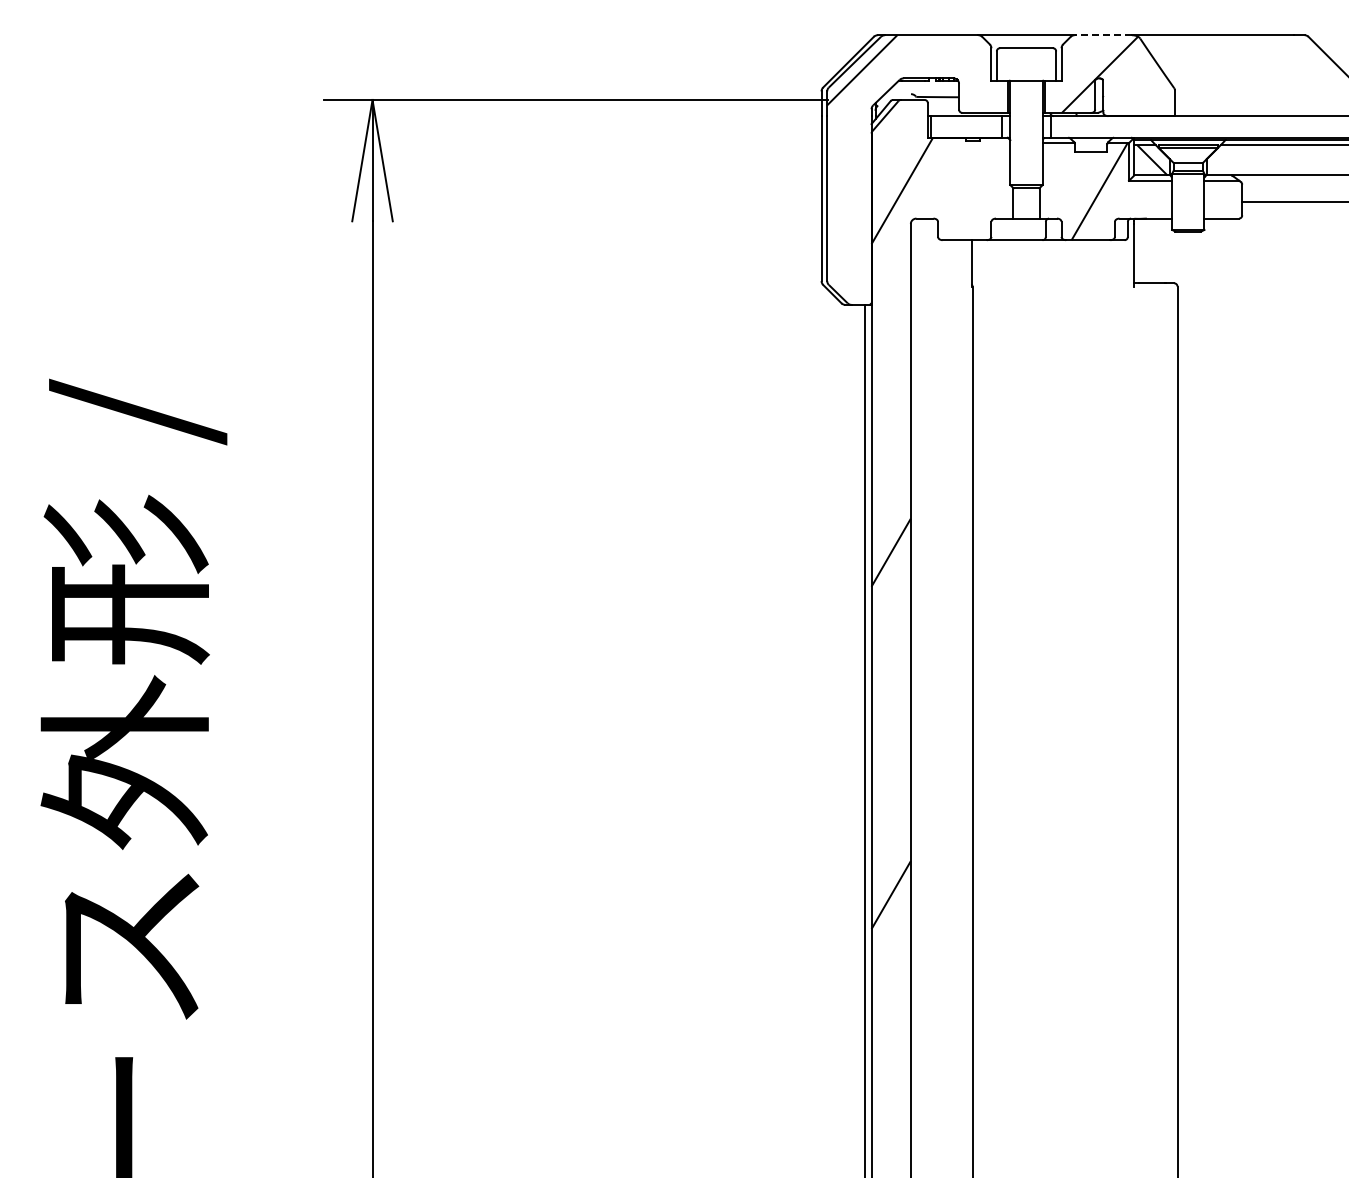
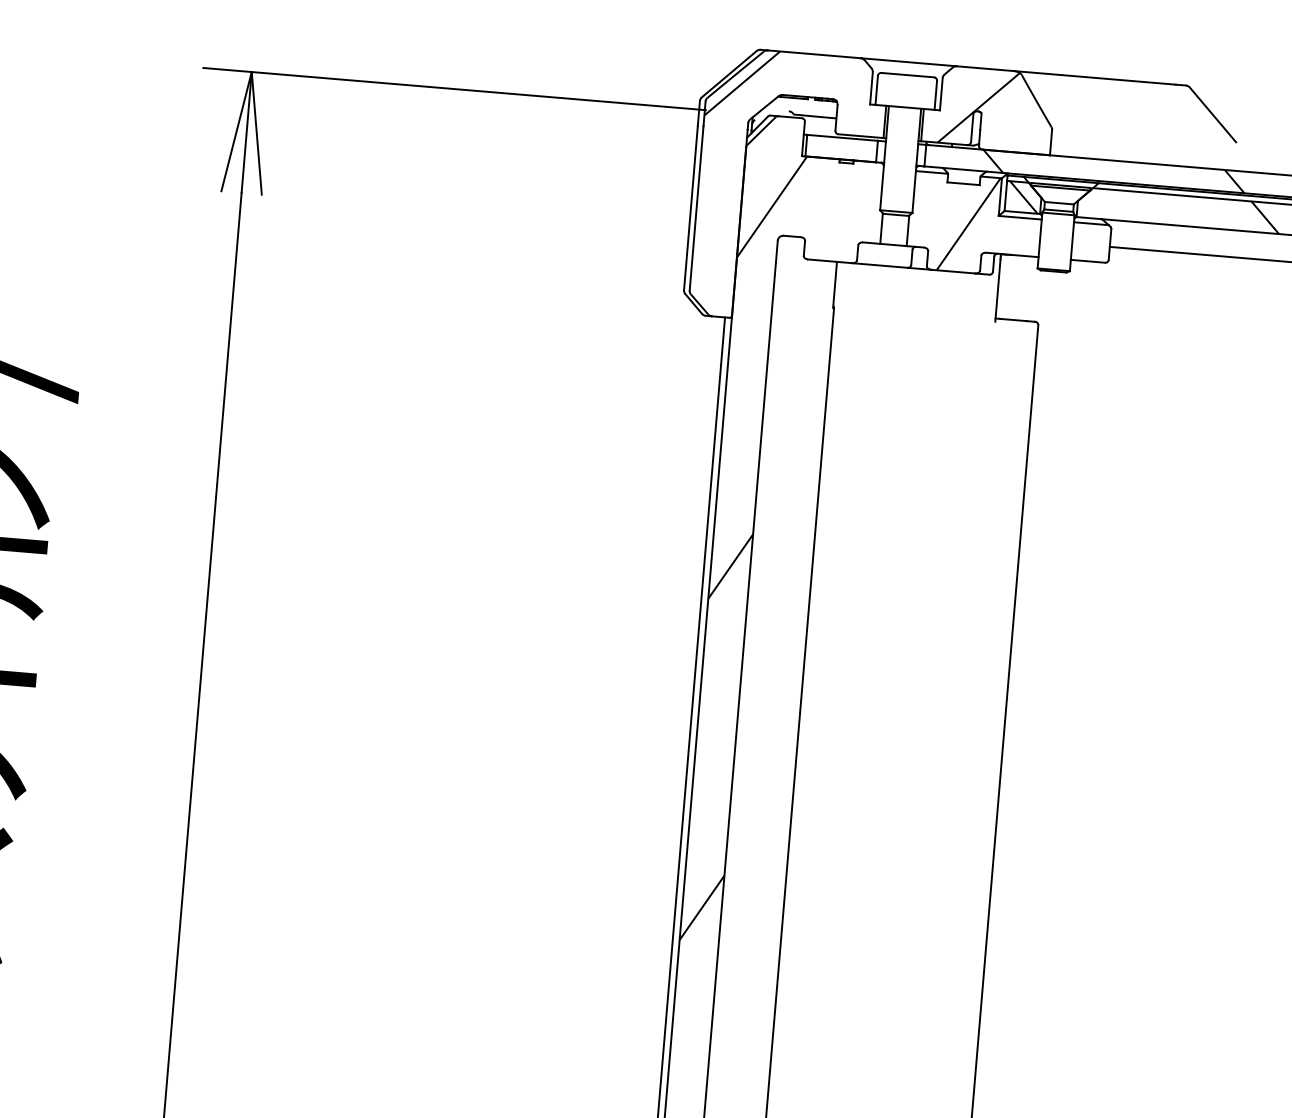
line: (1103, 35) -> (985, 68), dashed -> solid
hatch: (1118, 126) -> (992, 160), added

